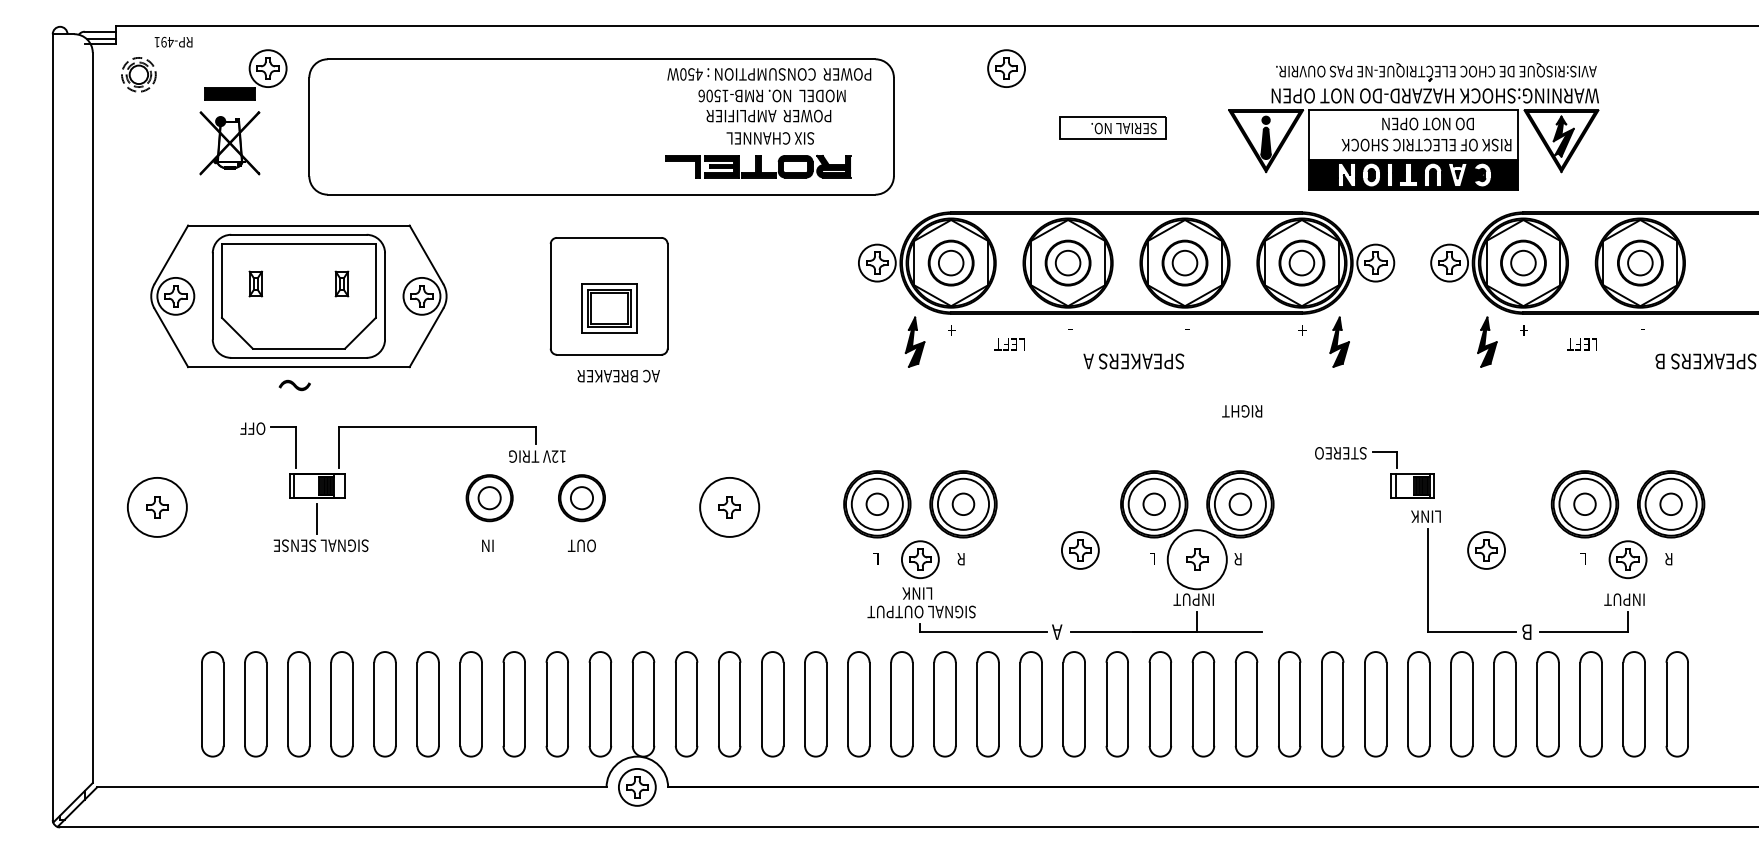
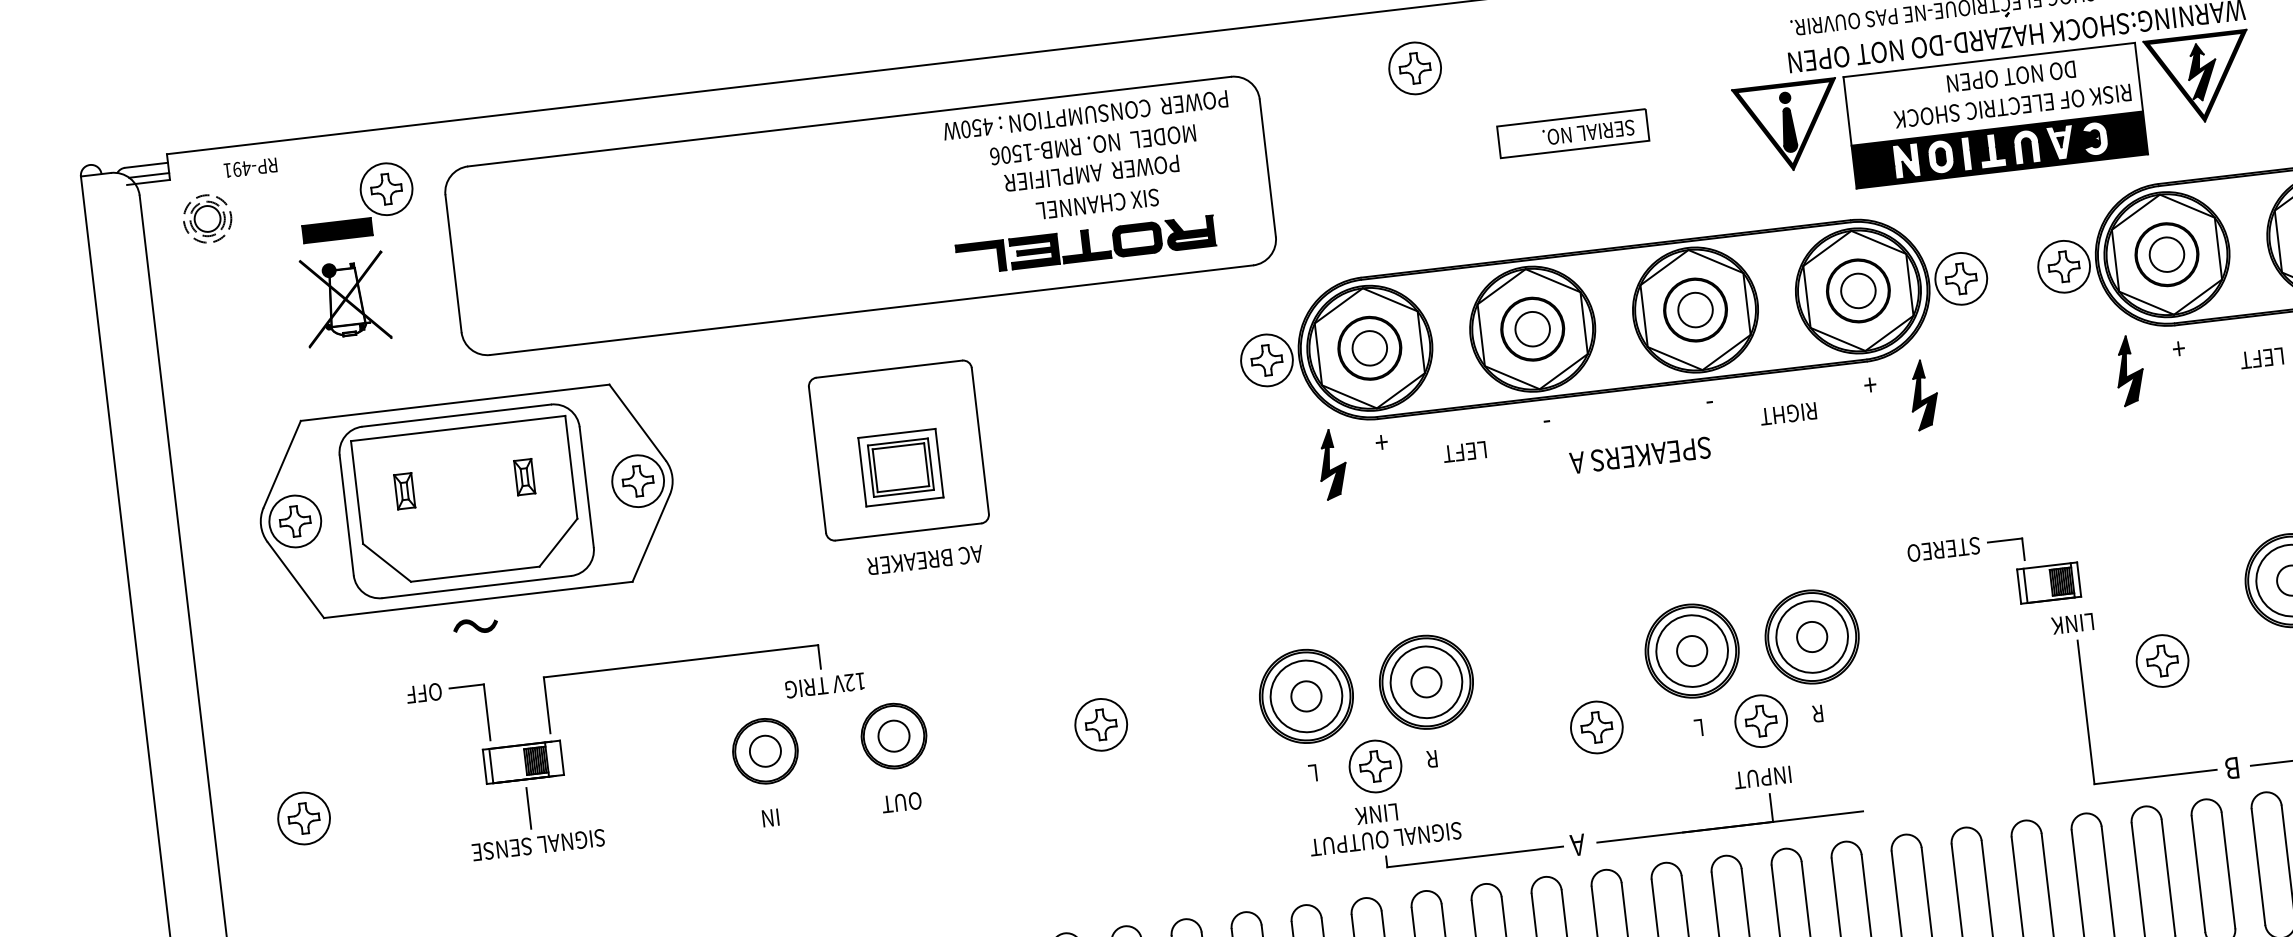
text: (1242, 411) -> (1788, 414), moved
circle: (156, 506) -> (302, 817), size x0.62
circle: (729, 506) -> (1100, 723), size x0.62
circle: (1196, 559) -> (1760, 721), size x0.62

